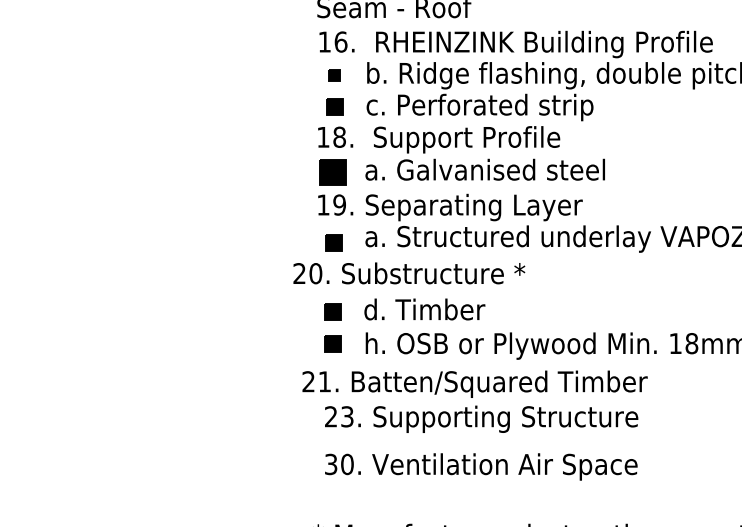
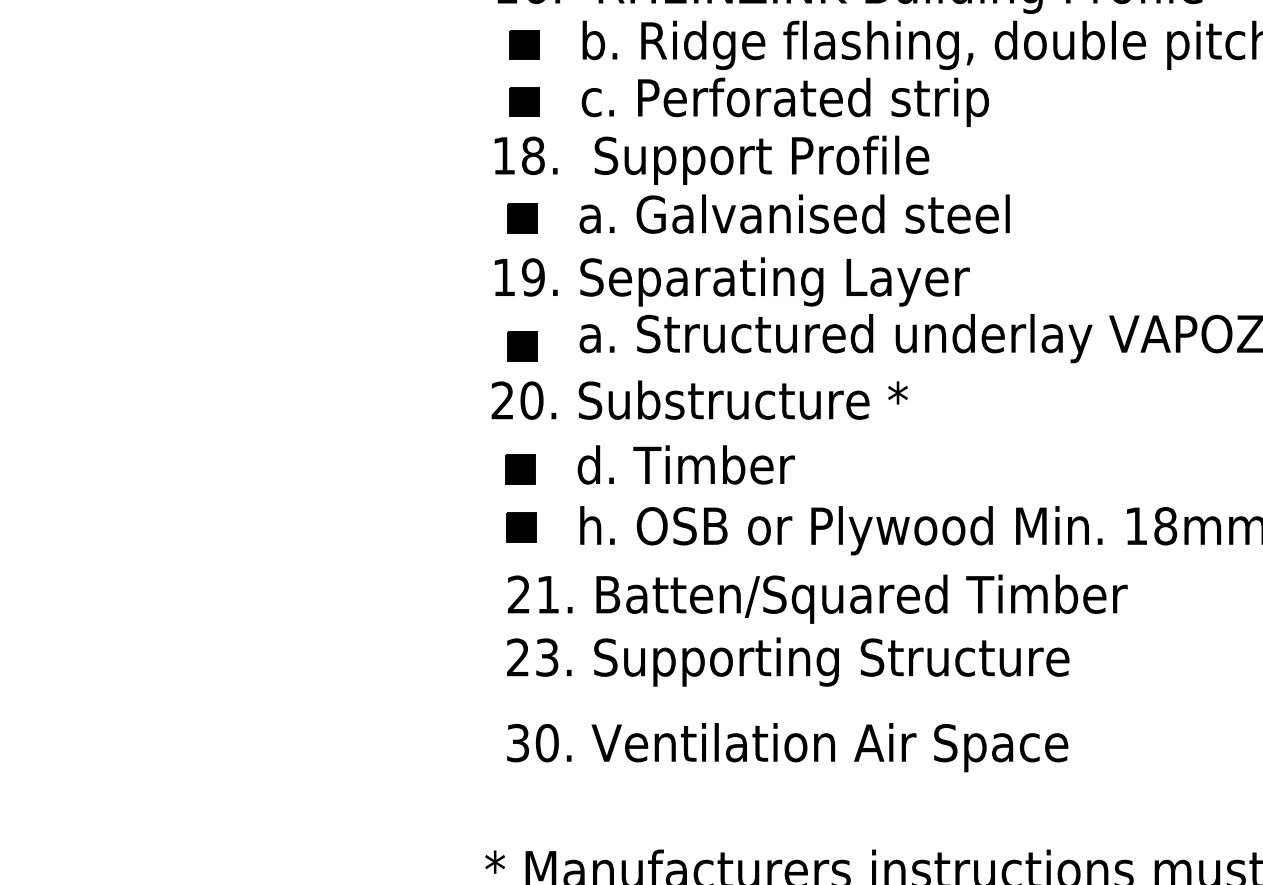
part: (334, 75) -> (524, 44), size x1.43
part: (333, 171) -> (522, 217), size x0.62
text: (409, 273) -> (700, 400), moved
text: (474, 383) -> (816, 597), moved

